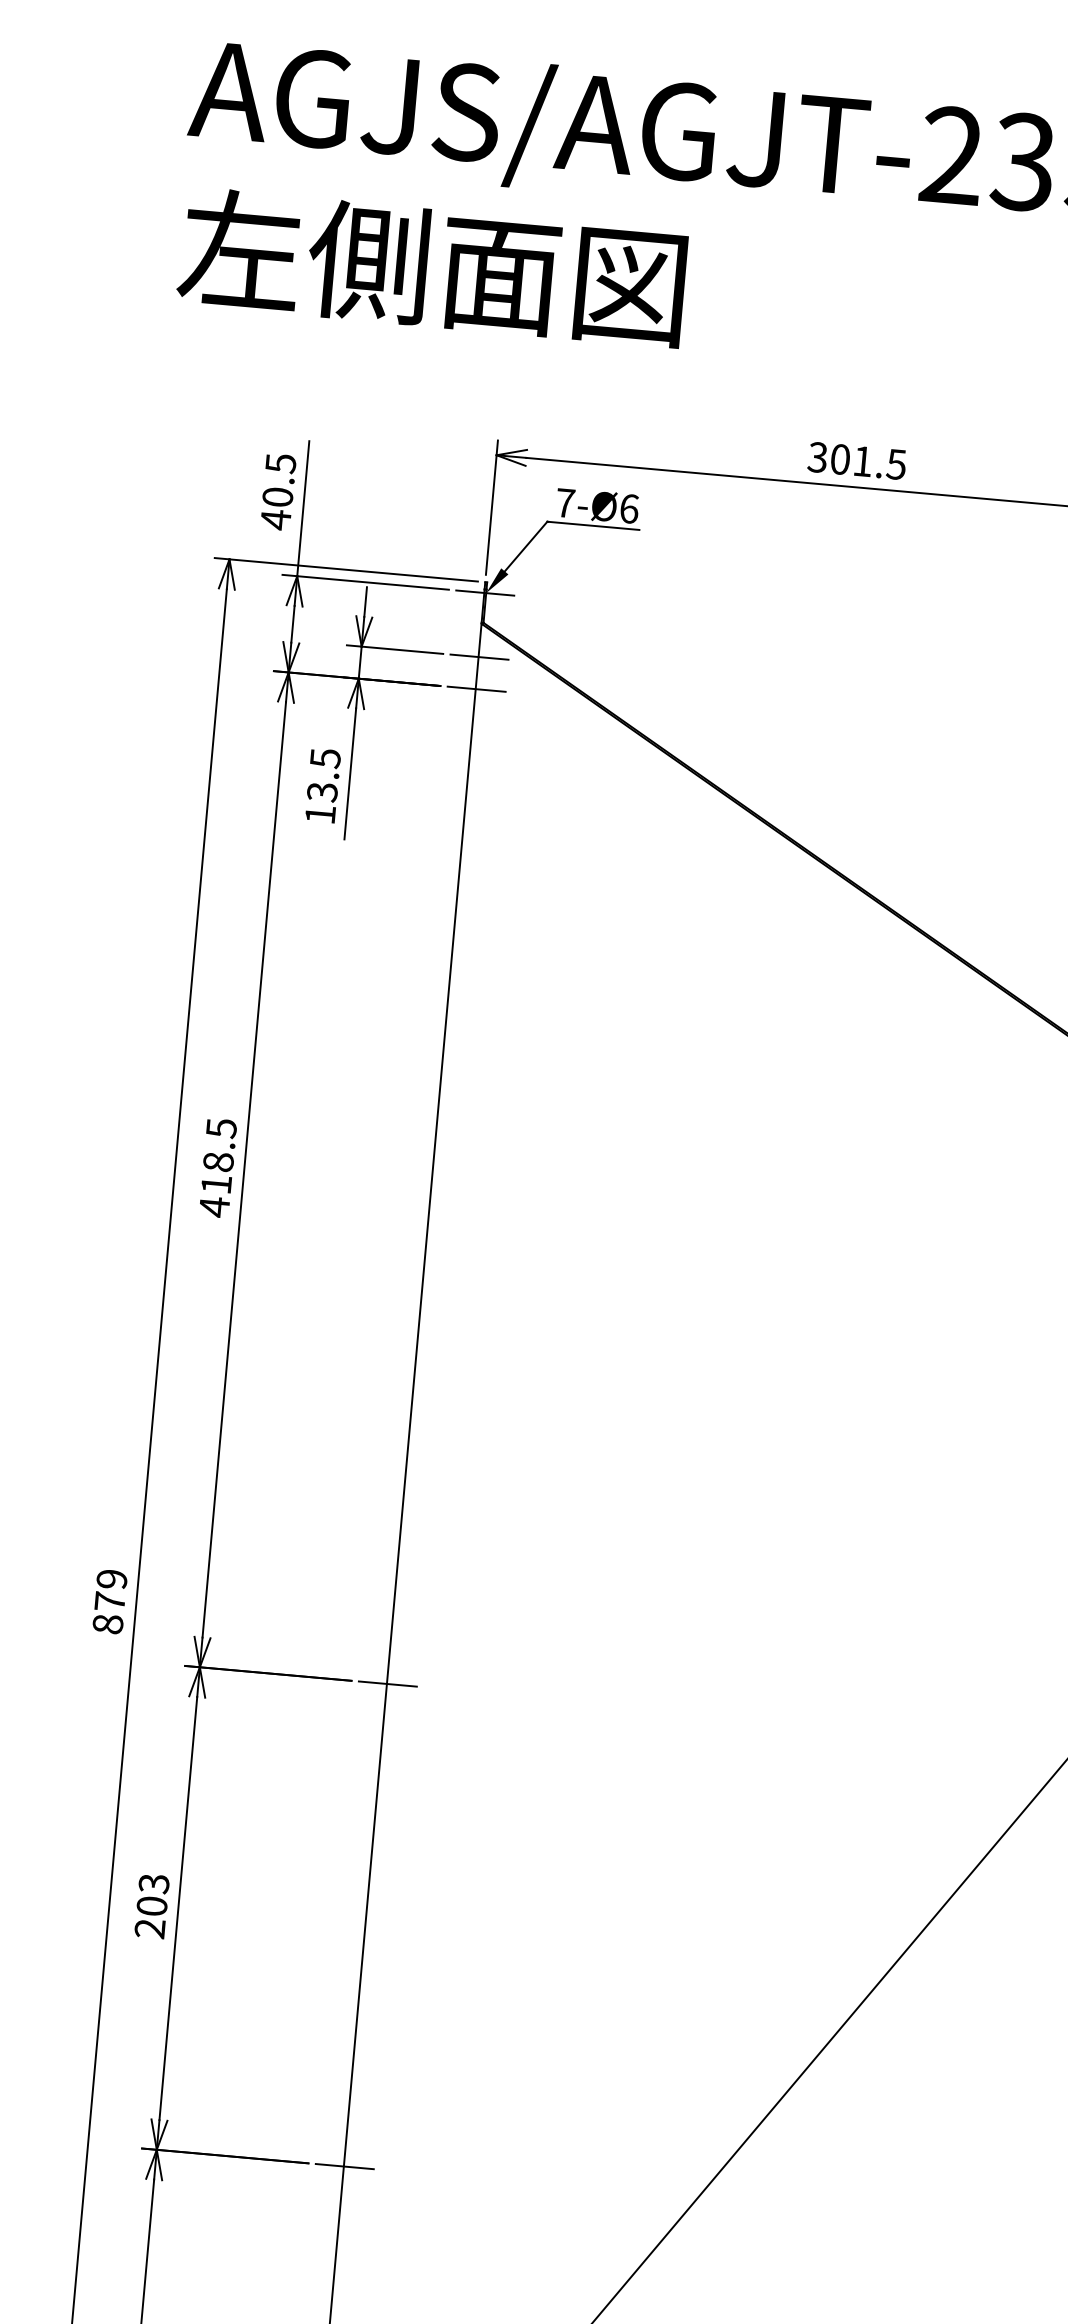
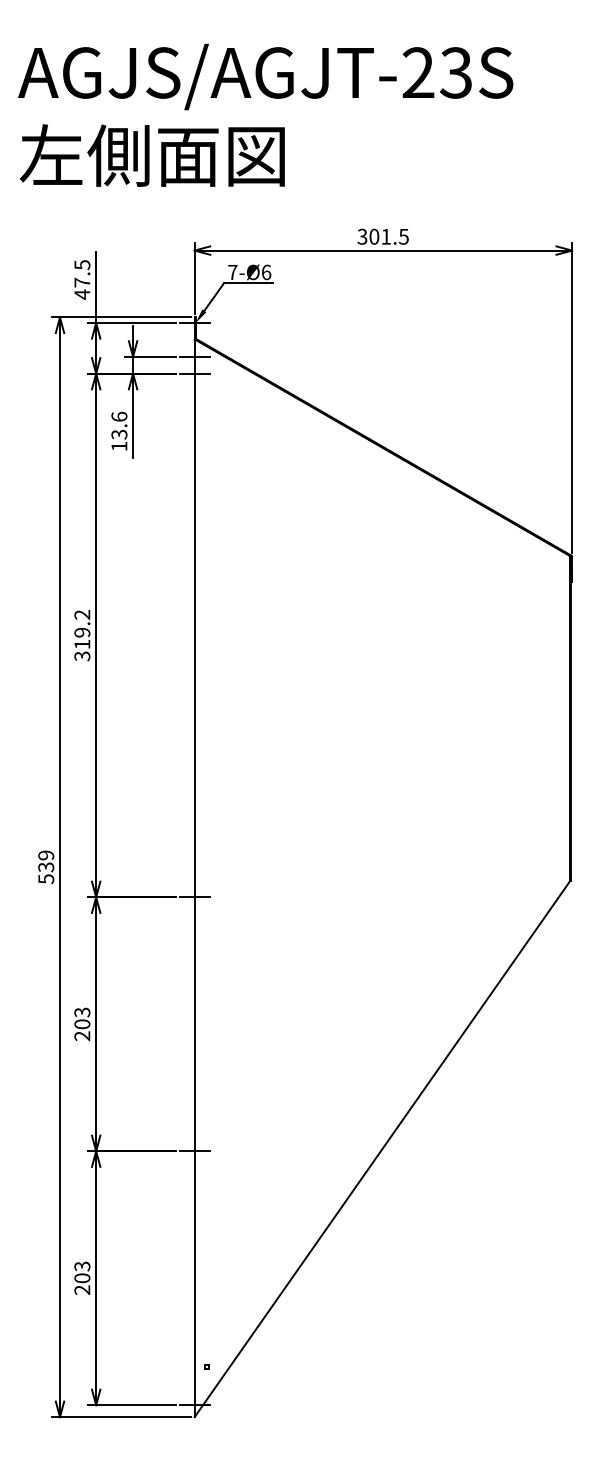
text: (278, 496) -> (82, 282), 40.5 -> 47.5
text: (325, 757) -> (119, 416), 13.5 -> 13.6
text: (218, 1167) -> (82, 635), 418.5 -> 319.2
text: (109, 1613) -> (46, 873), 879 -> 539

